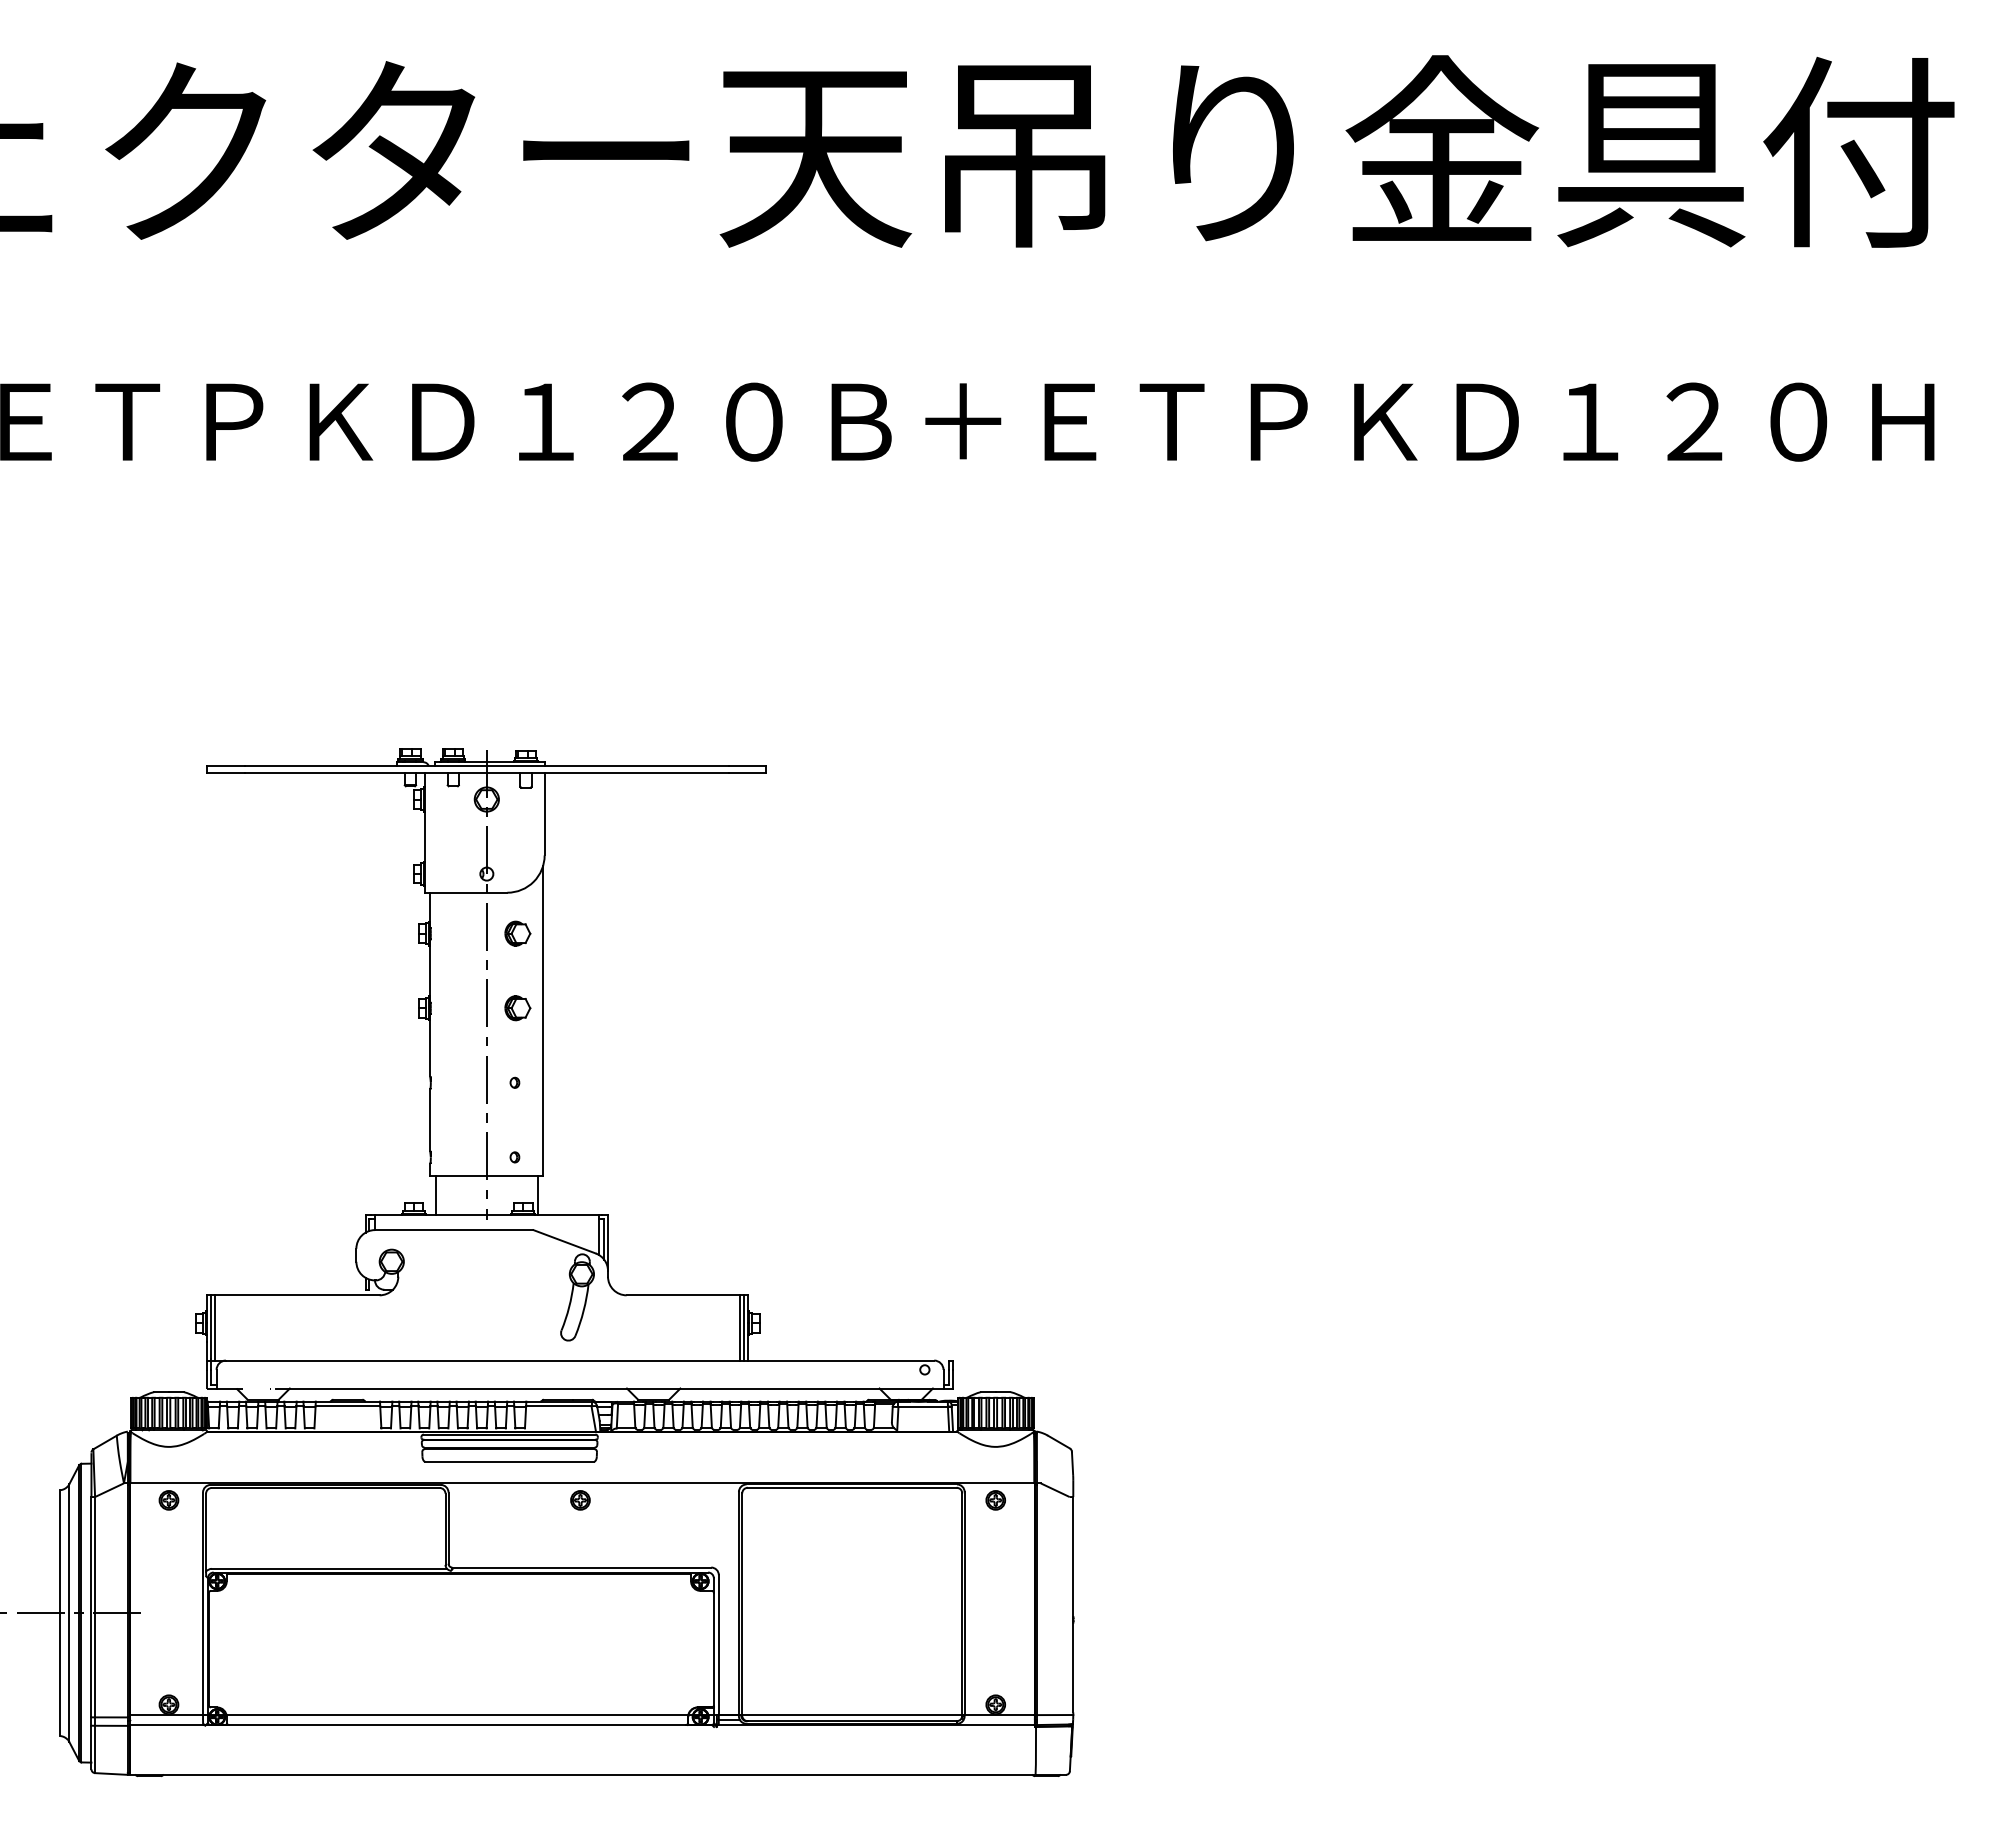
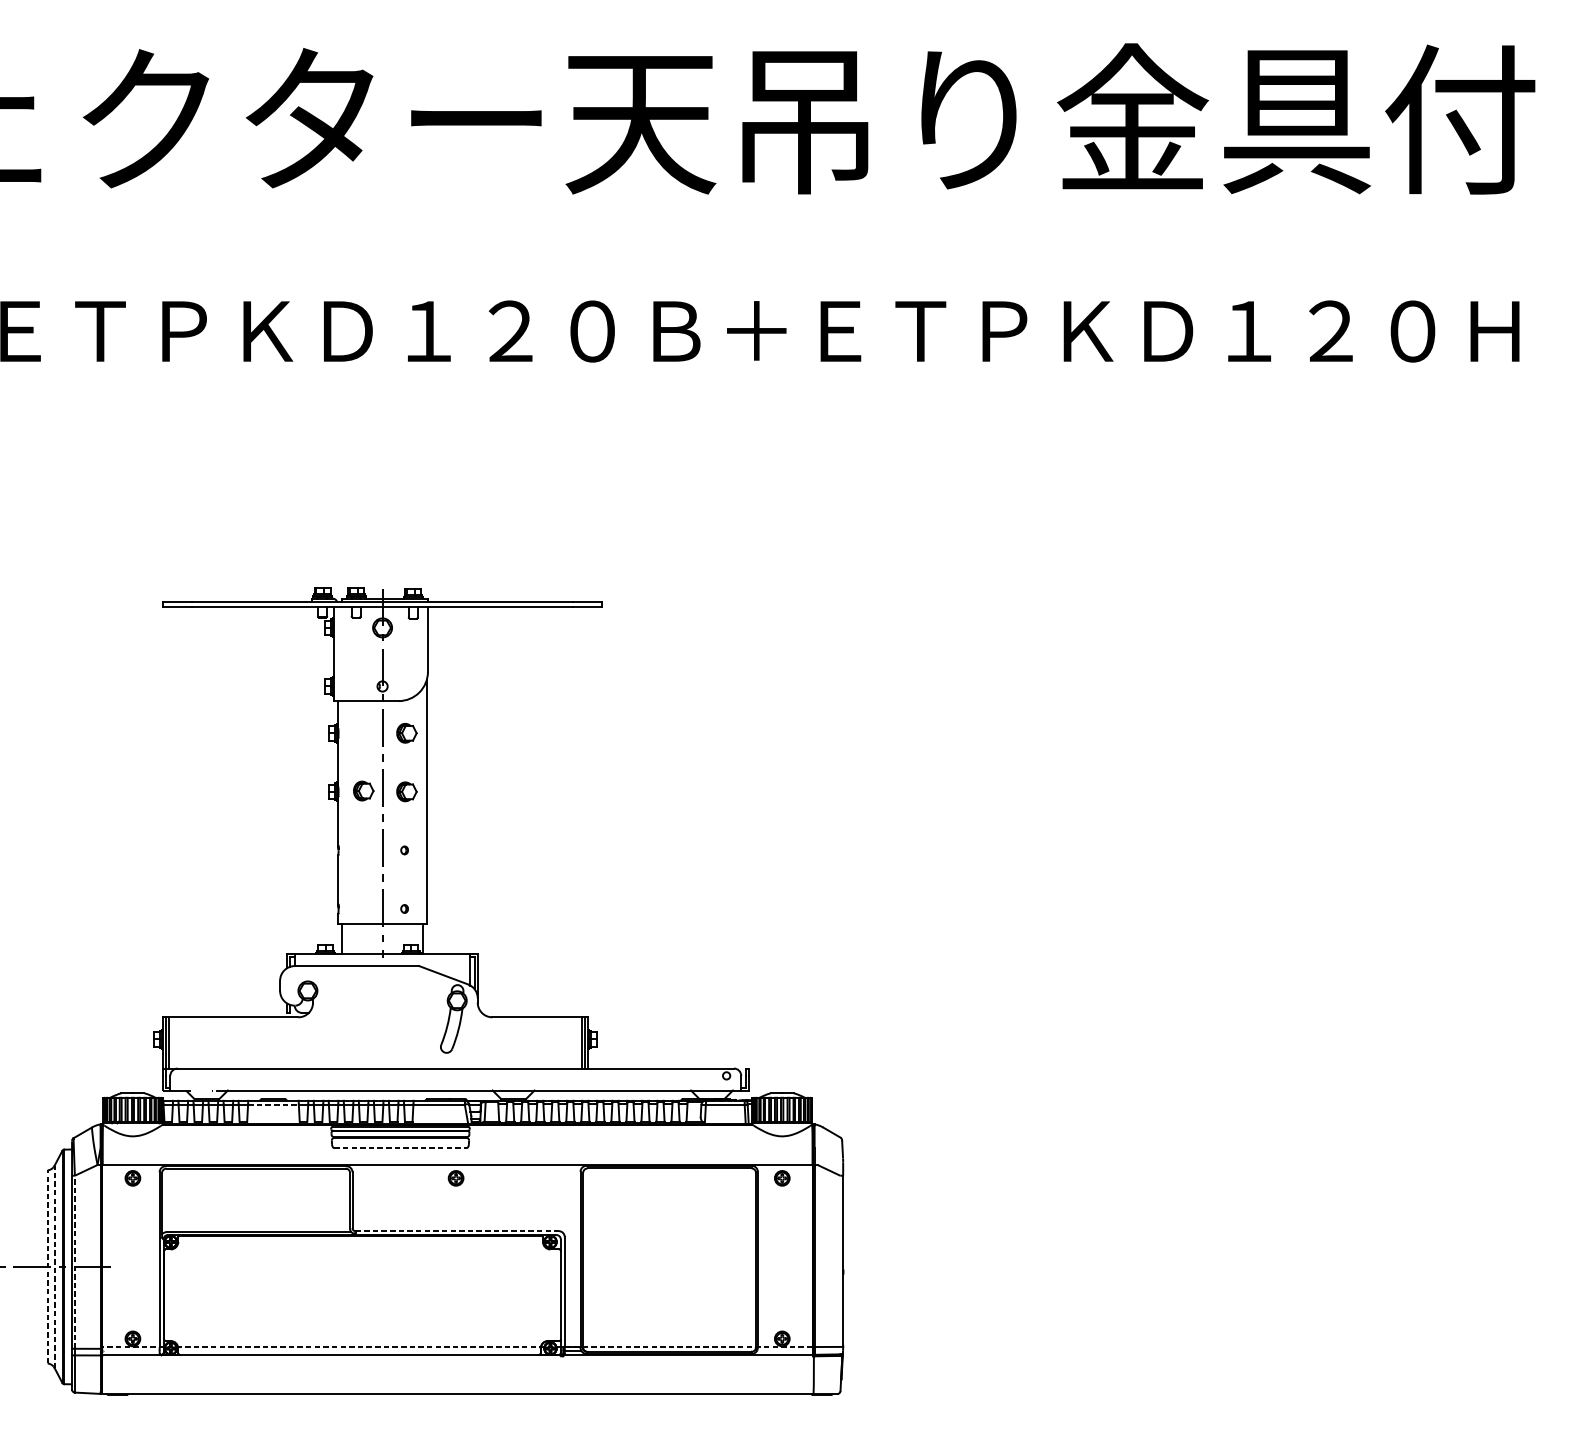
part: (462, 1007) -> (363, 791), added
line: (348, 1406) -> (273, 1104), solid -> dashed
line: (510, 1461) -> (401, 1147), solid -> dashed
line: (582, 1567) -> (457, 1231), solid -> dashed
line: (95, 1606) -> (75, 1261), solid -> dashed
line: (69, 1612) -> (54, 1266), solid -> dashed
line: (60, 1613) -> (47, 1267), solid -> dashed
line: (582, 1715) -> (457, 1347), solid -> dashed

